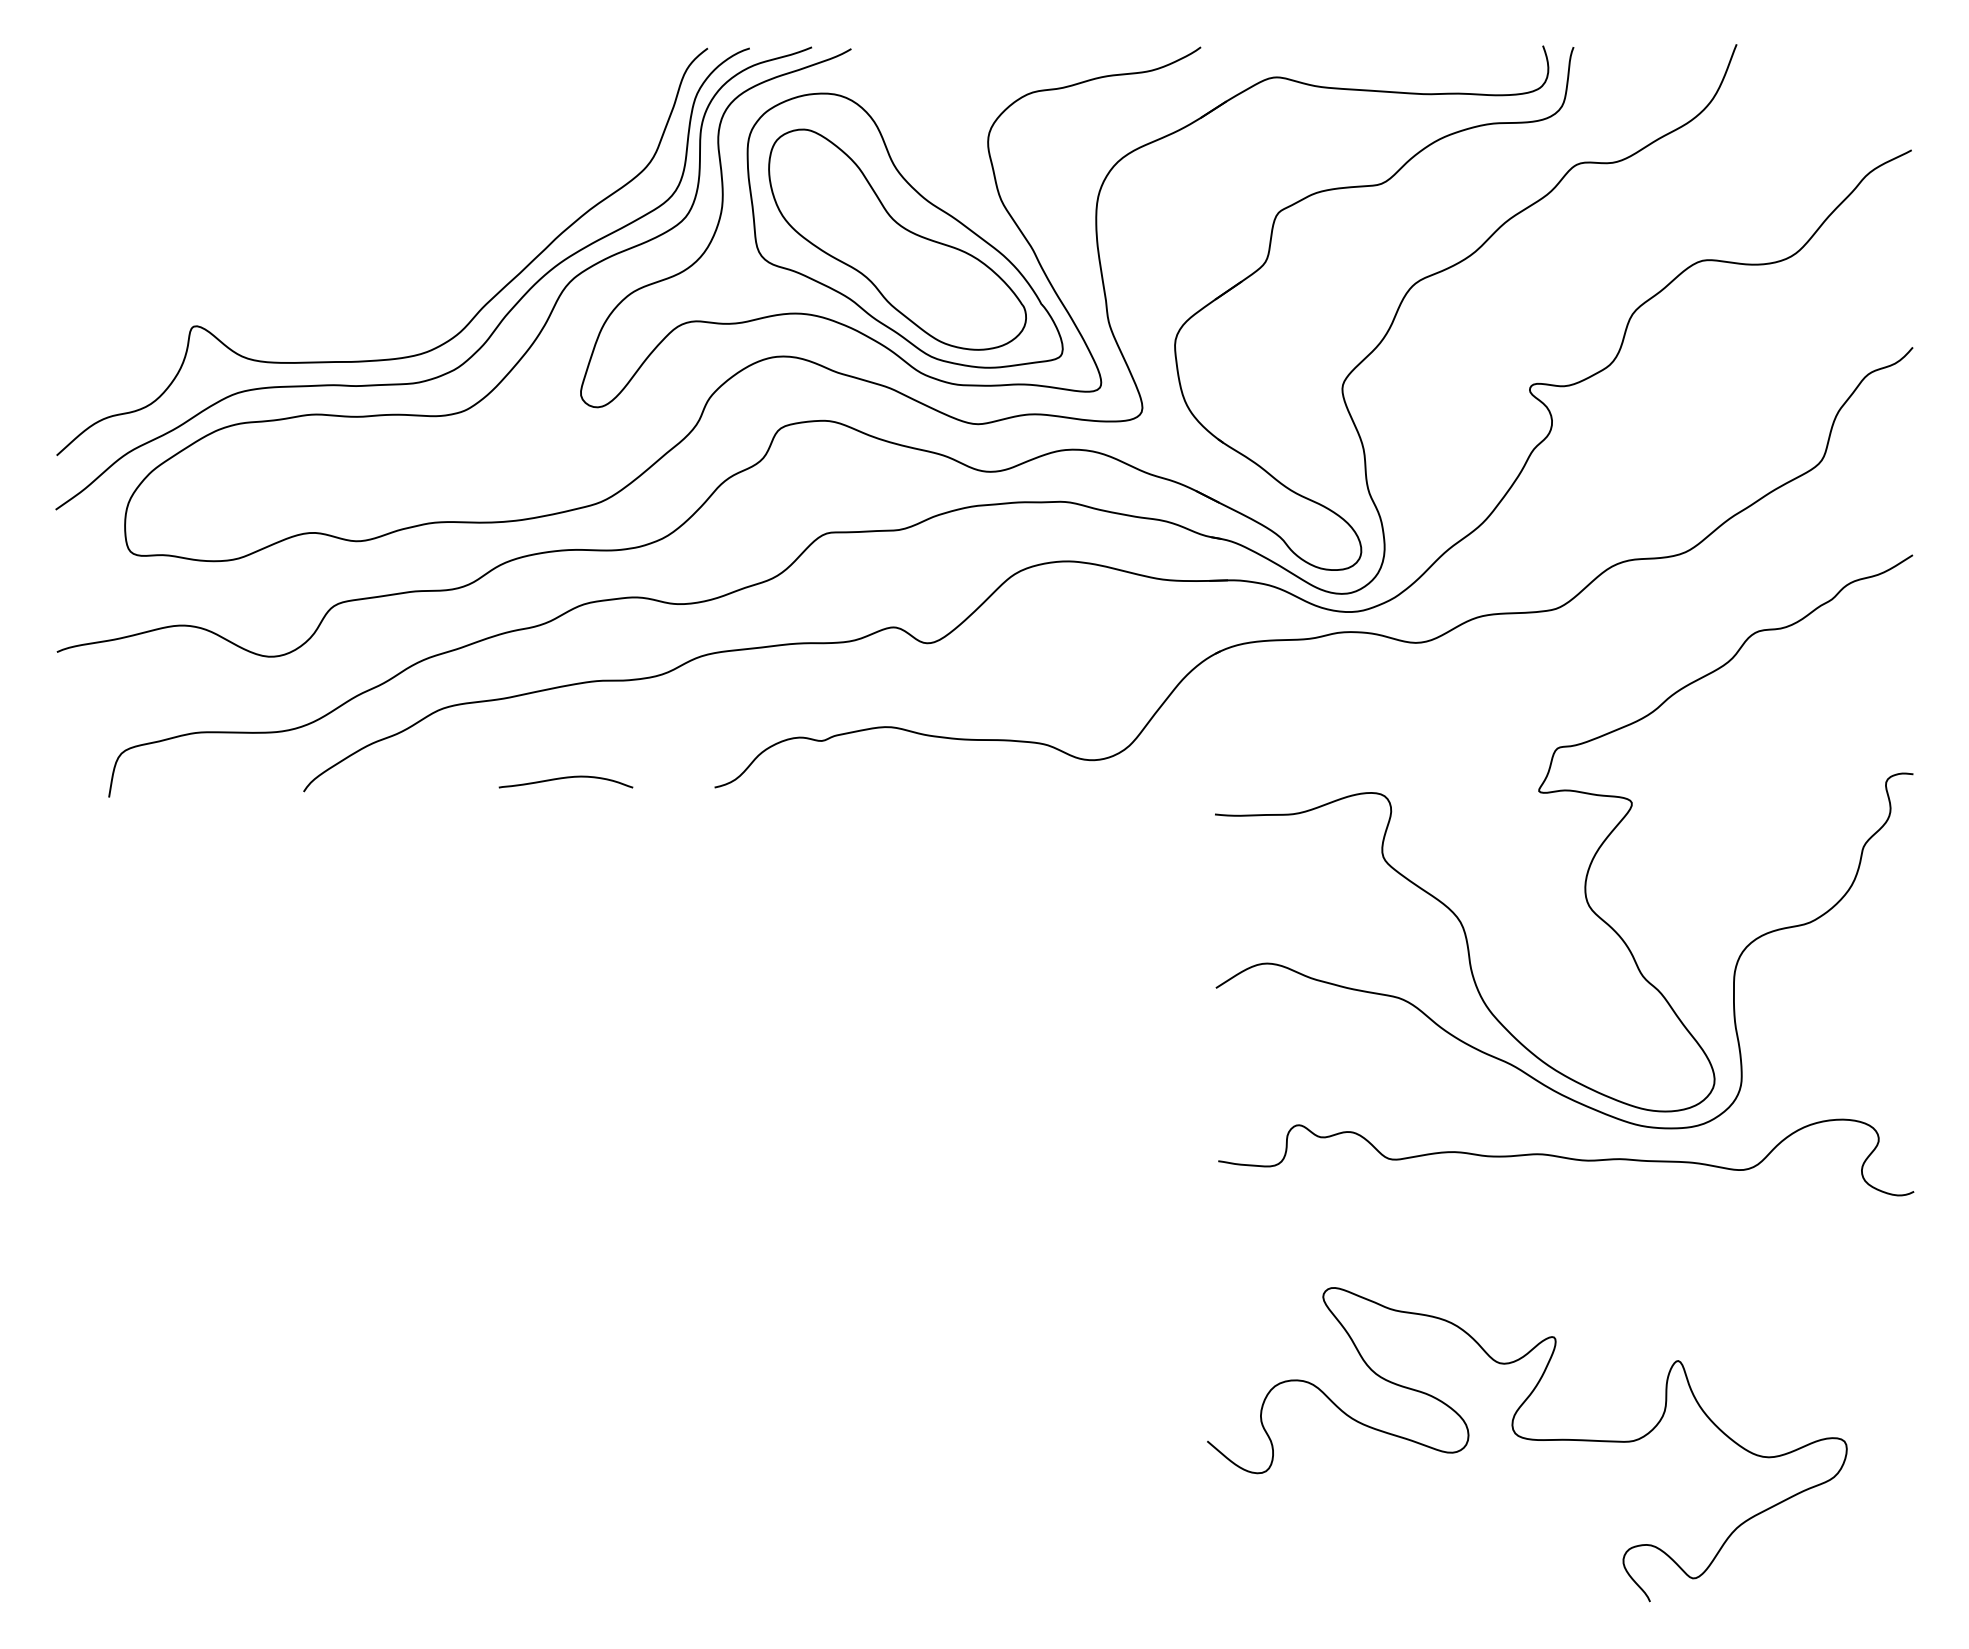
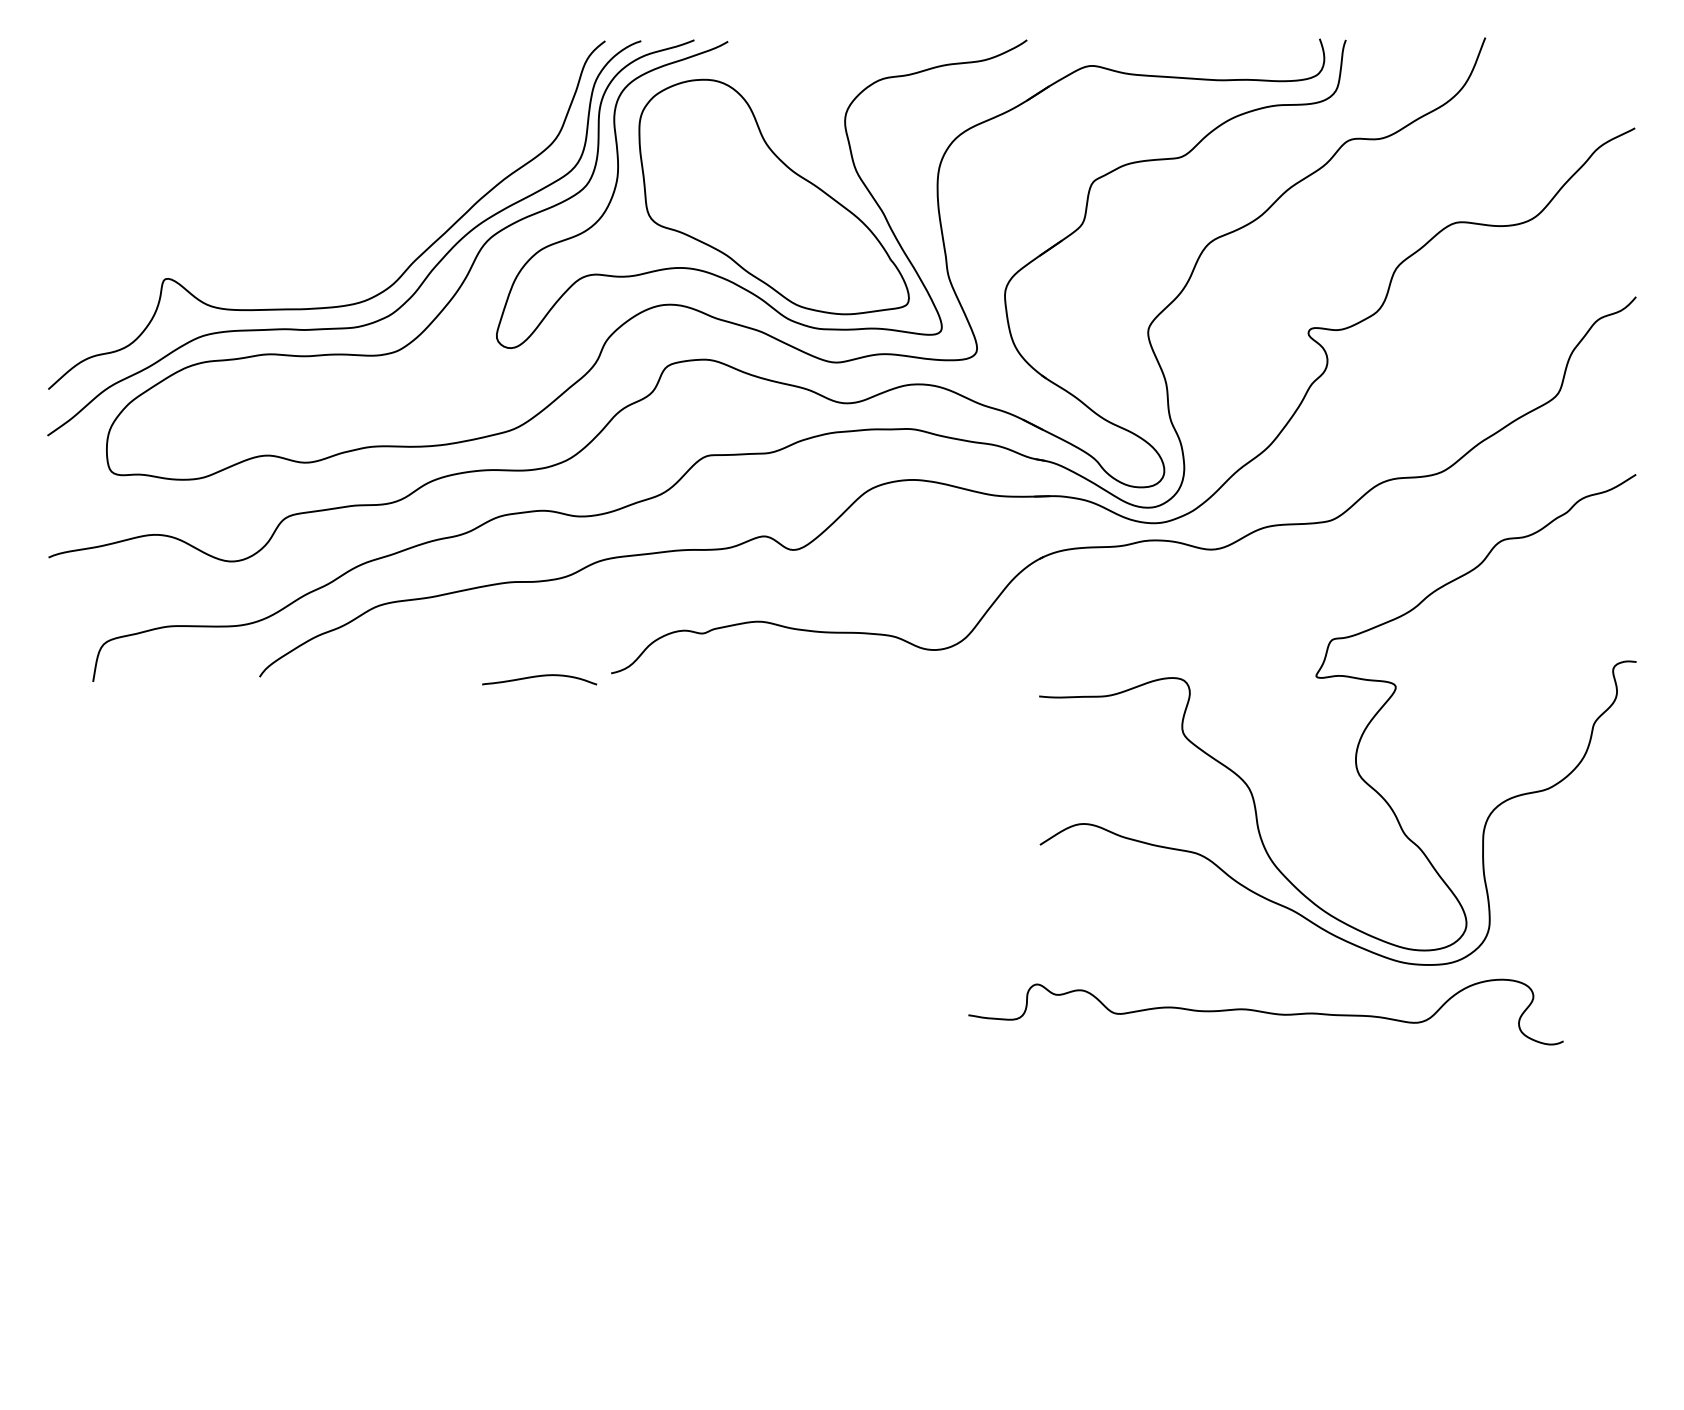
part: (897, 239) -> (767, 204), removed
curve: (565, 778) -> (539, 676), moved
curve: (1566, 1157) -> (1266, 1012), moved
curve: (1529, 1440) -> (1308, 1231), removed

